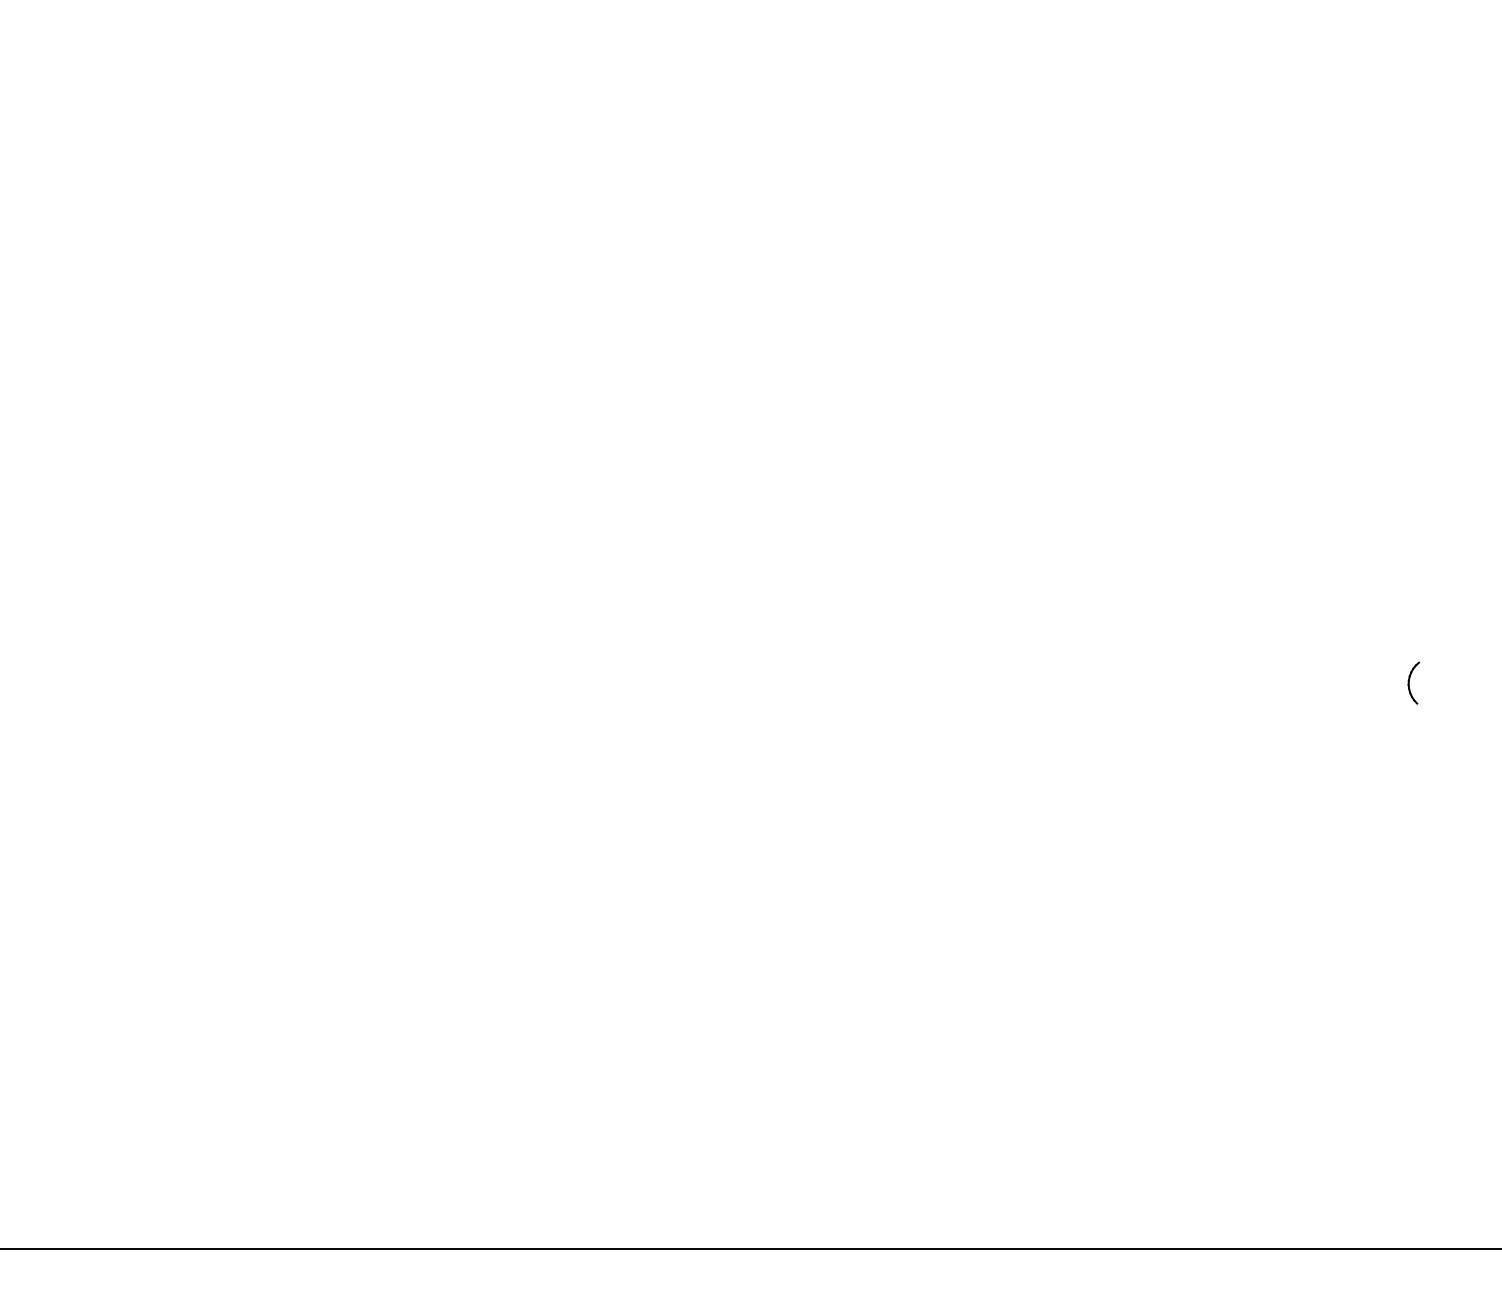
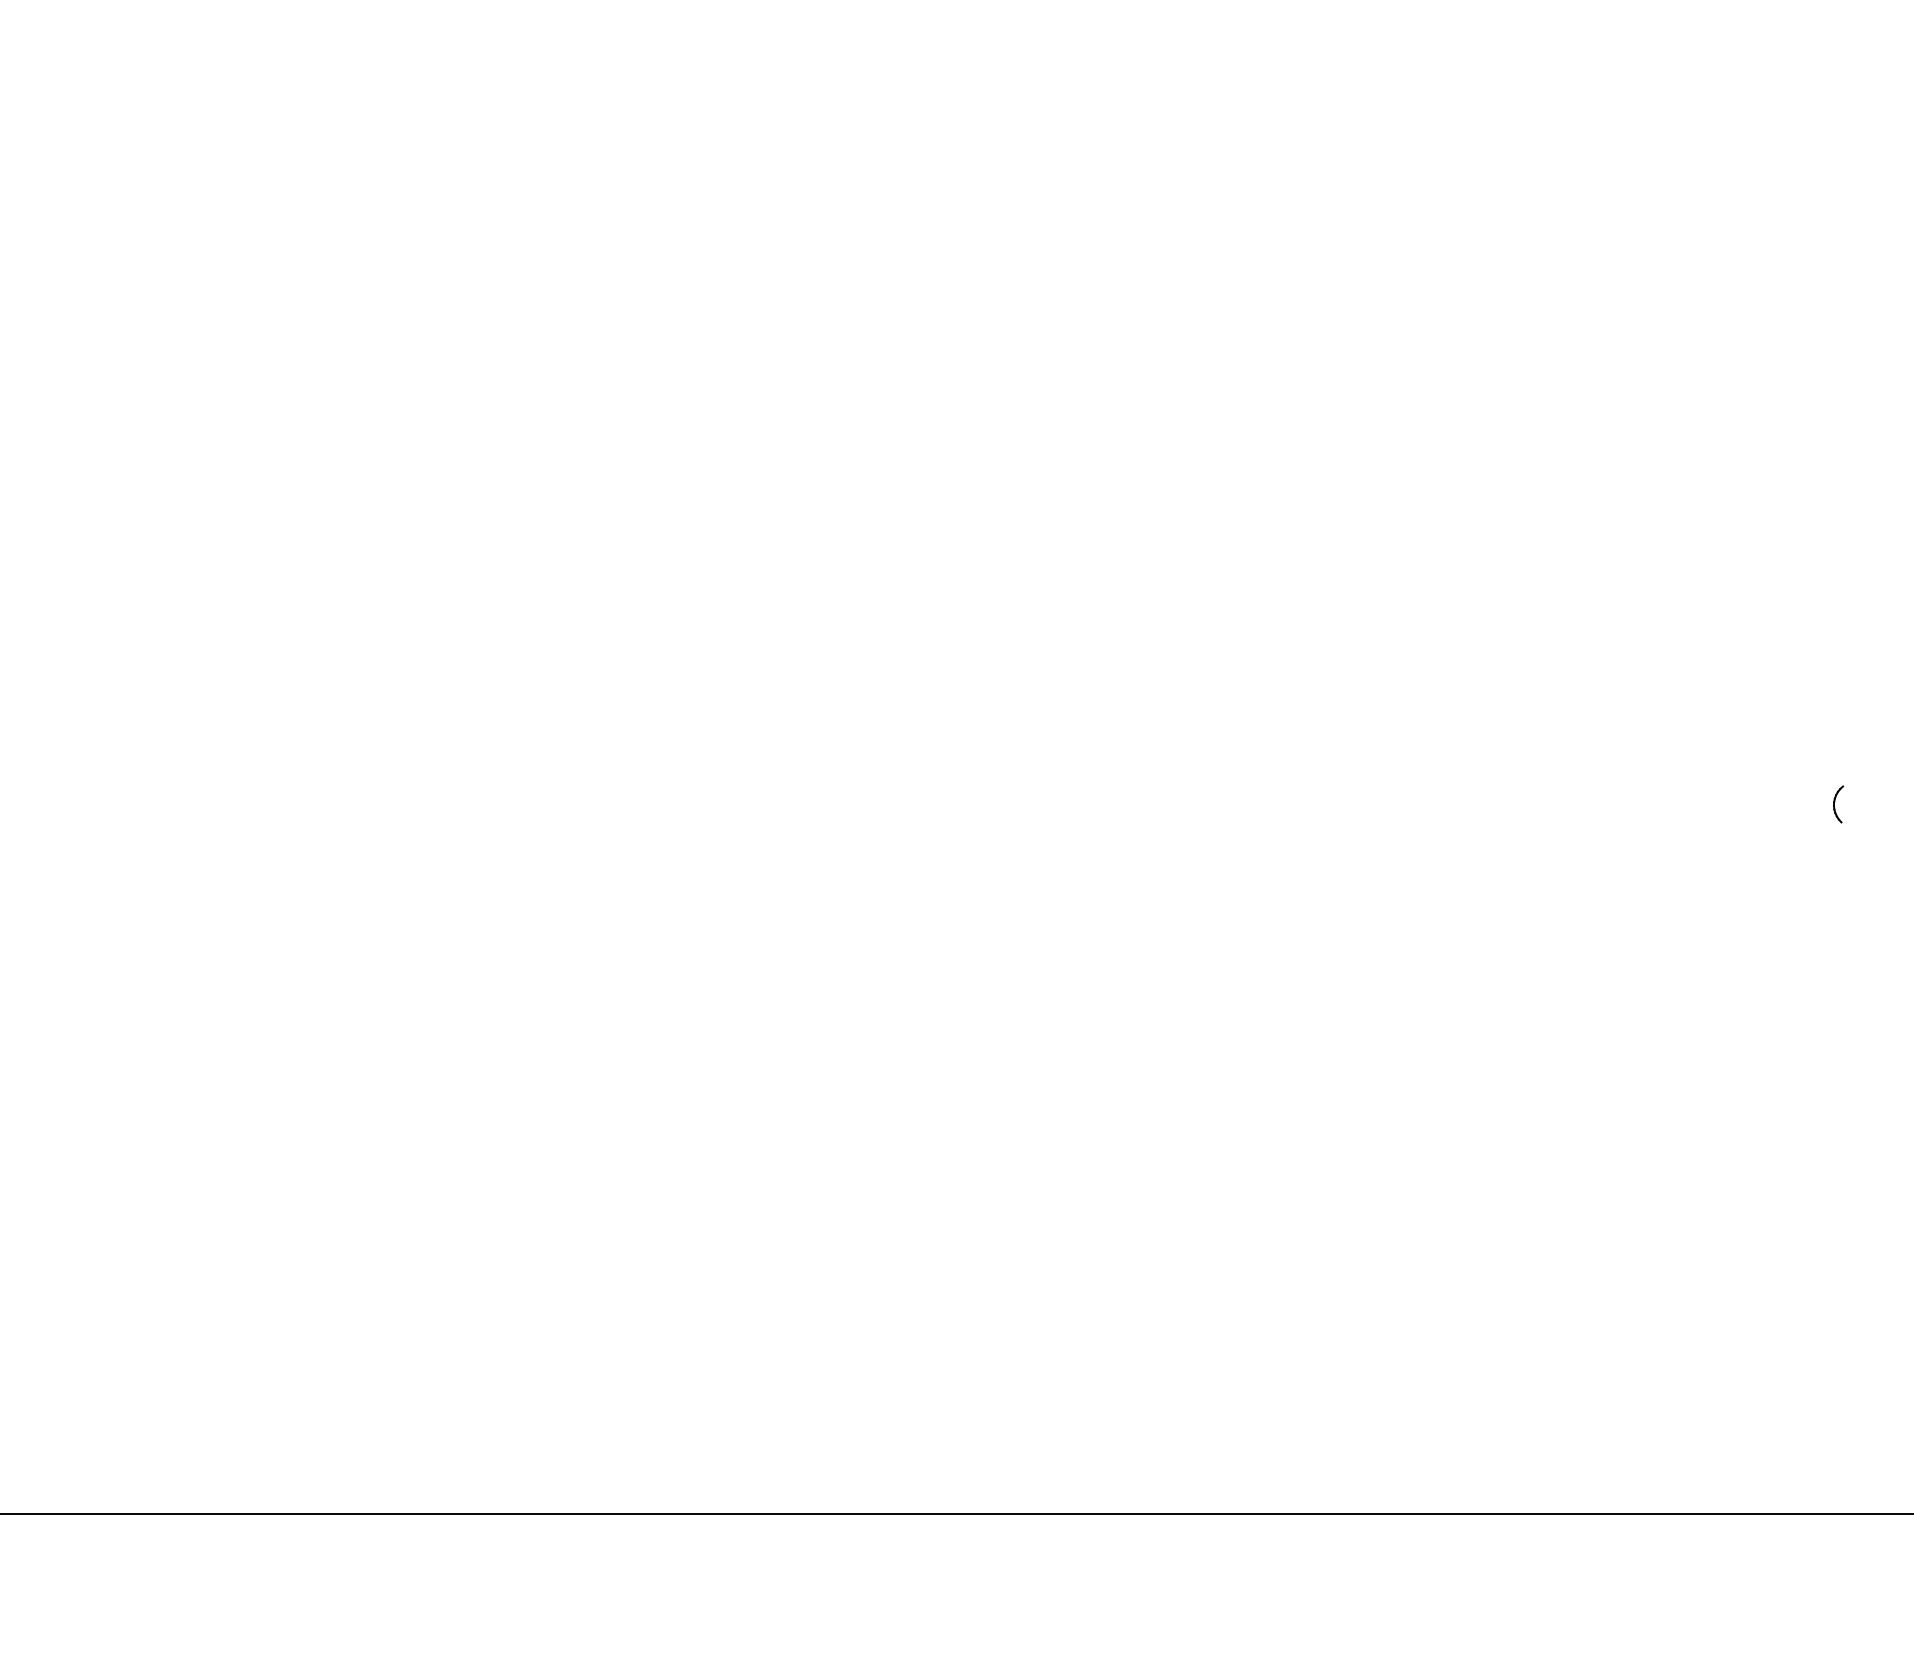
part: (1413, 683) -> (1838, 804), size x0.7

